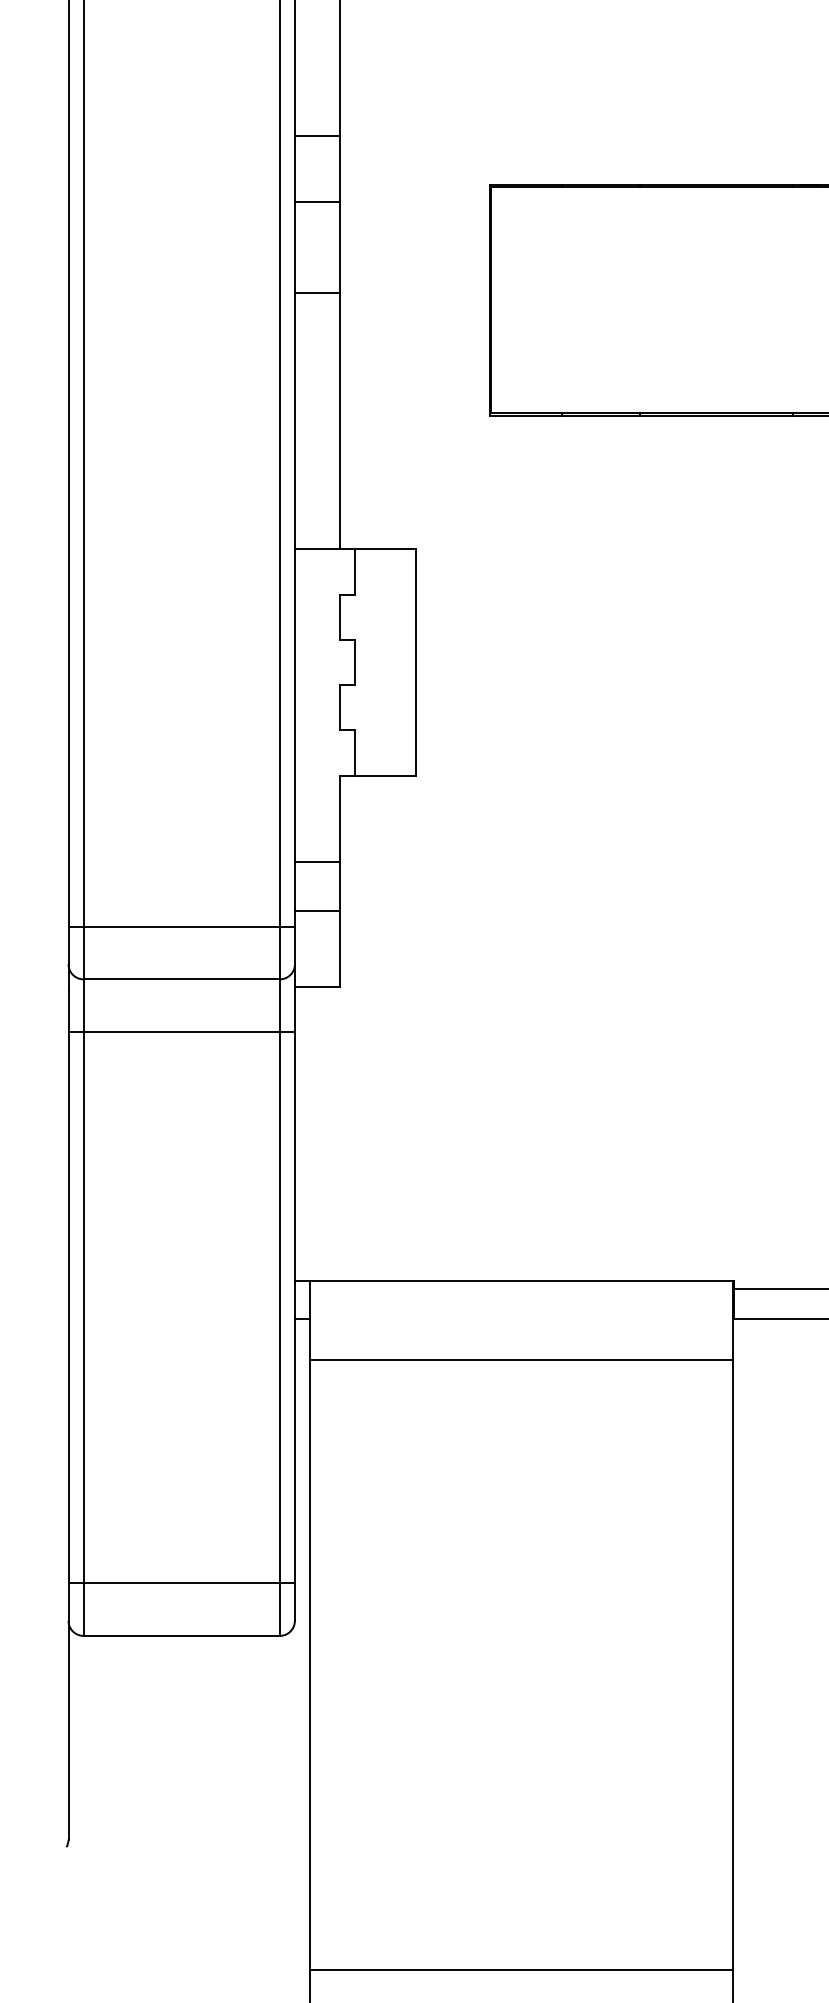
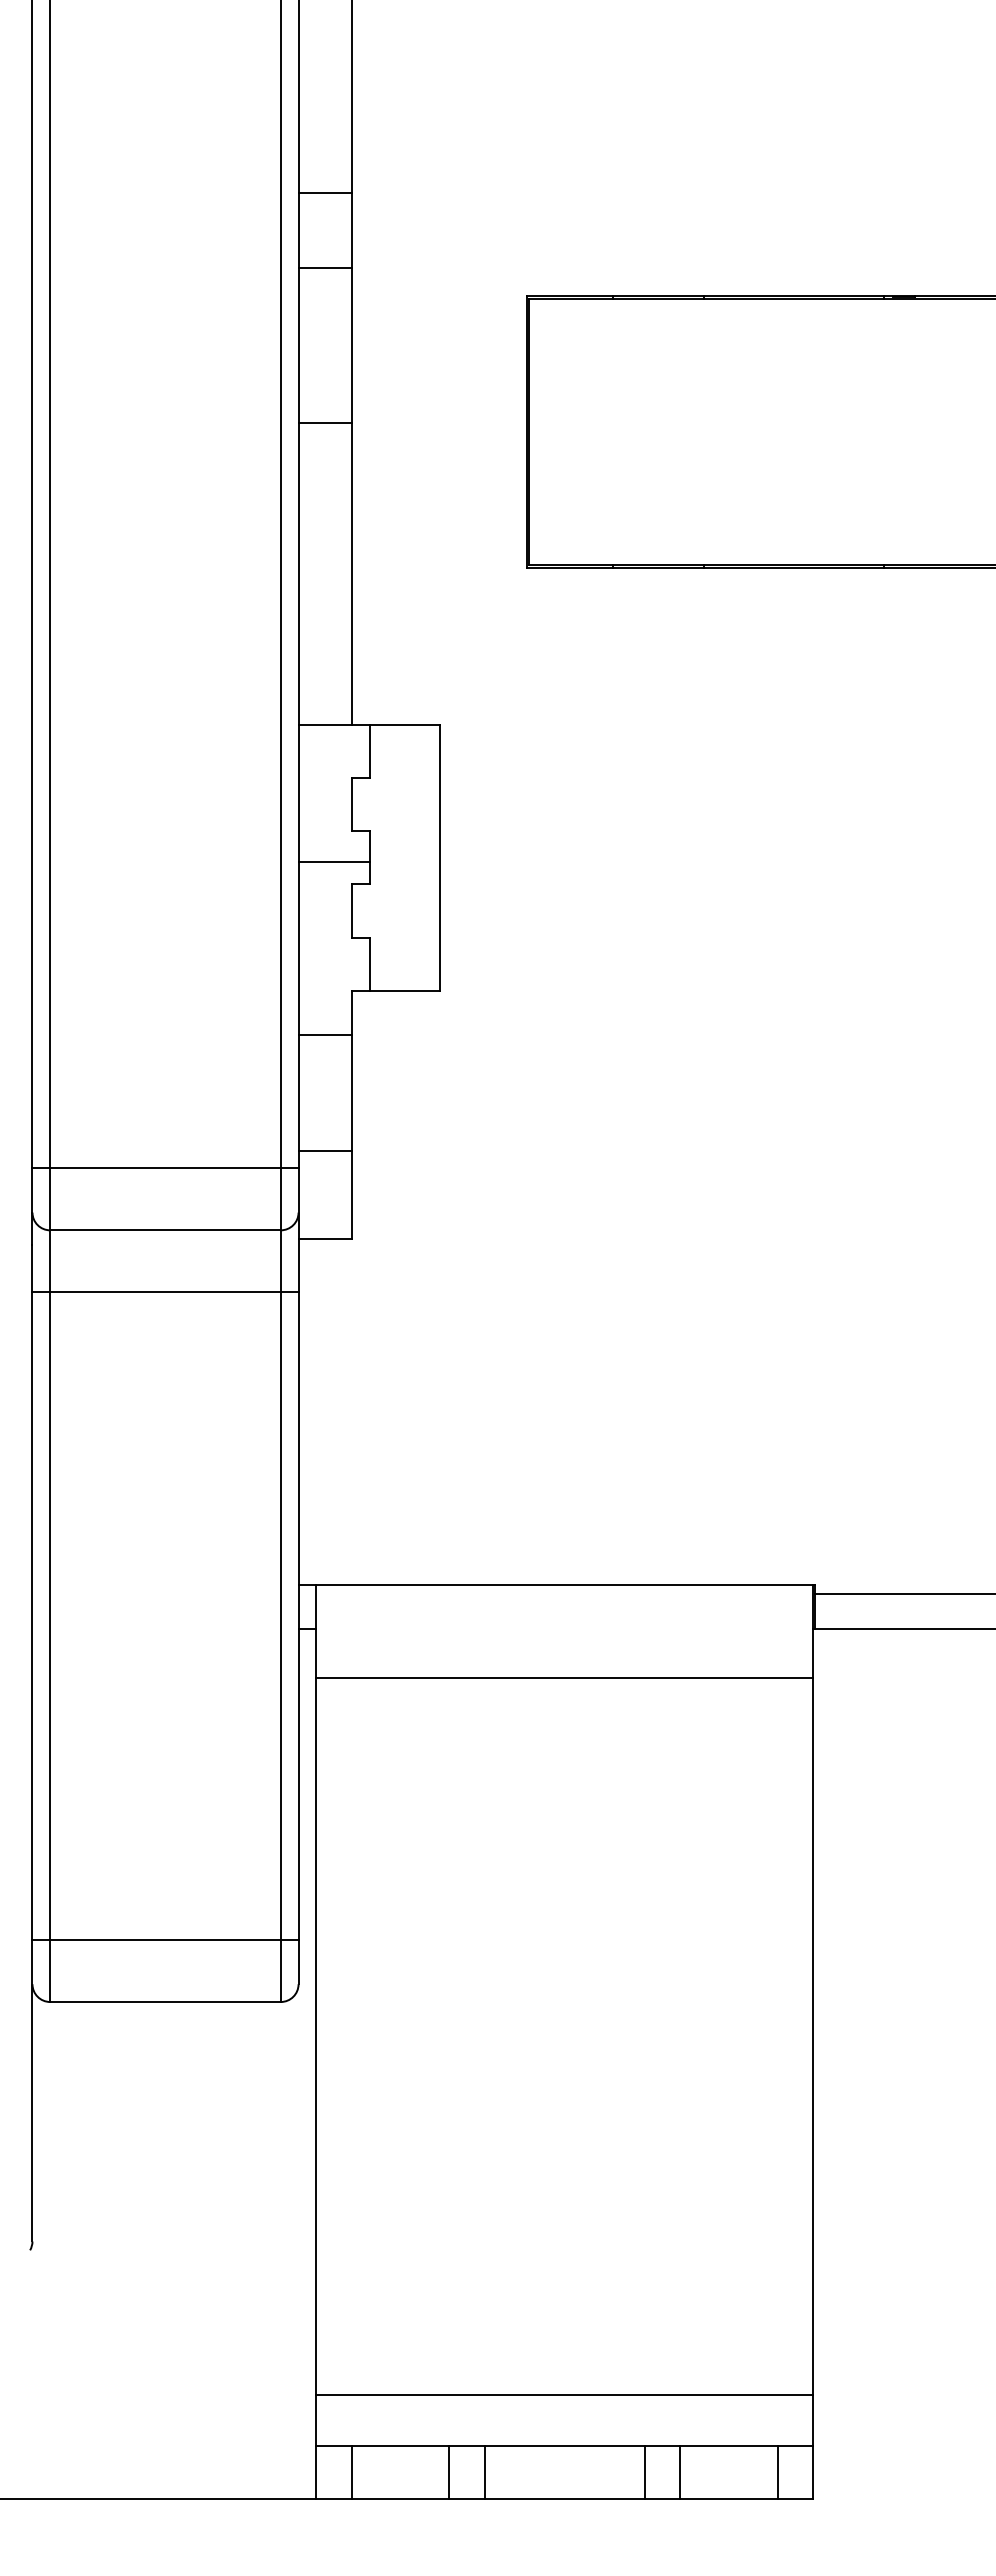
line: (316, 135) -> (324, 192), moved
line: (316, 202) -> (324, 268), moved
line: (324, 666) -> (333, 862), added
line: (316, 862) -> (324, 1035), moved

